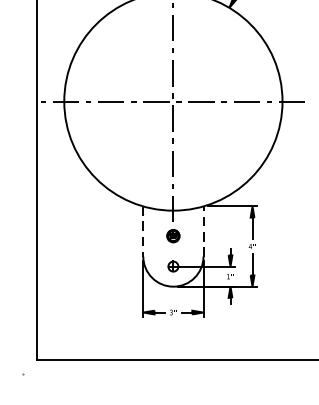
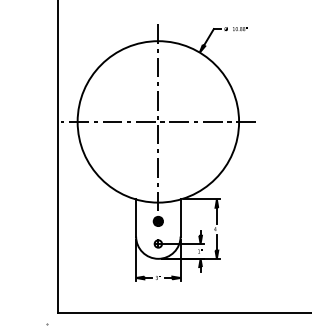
line: (143, 232) -> (136, 218), dashed -> solid
line: (203, 232) -> (180, 218), dashed -> solid

